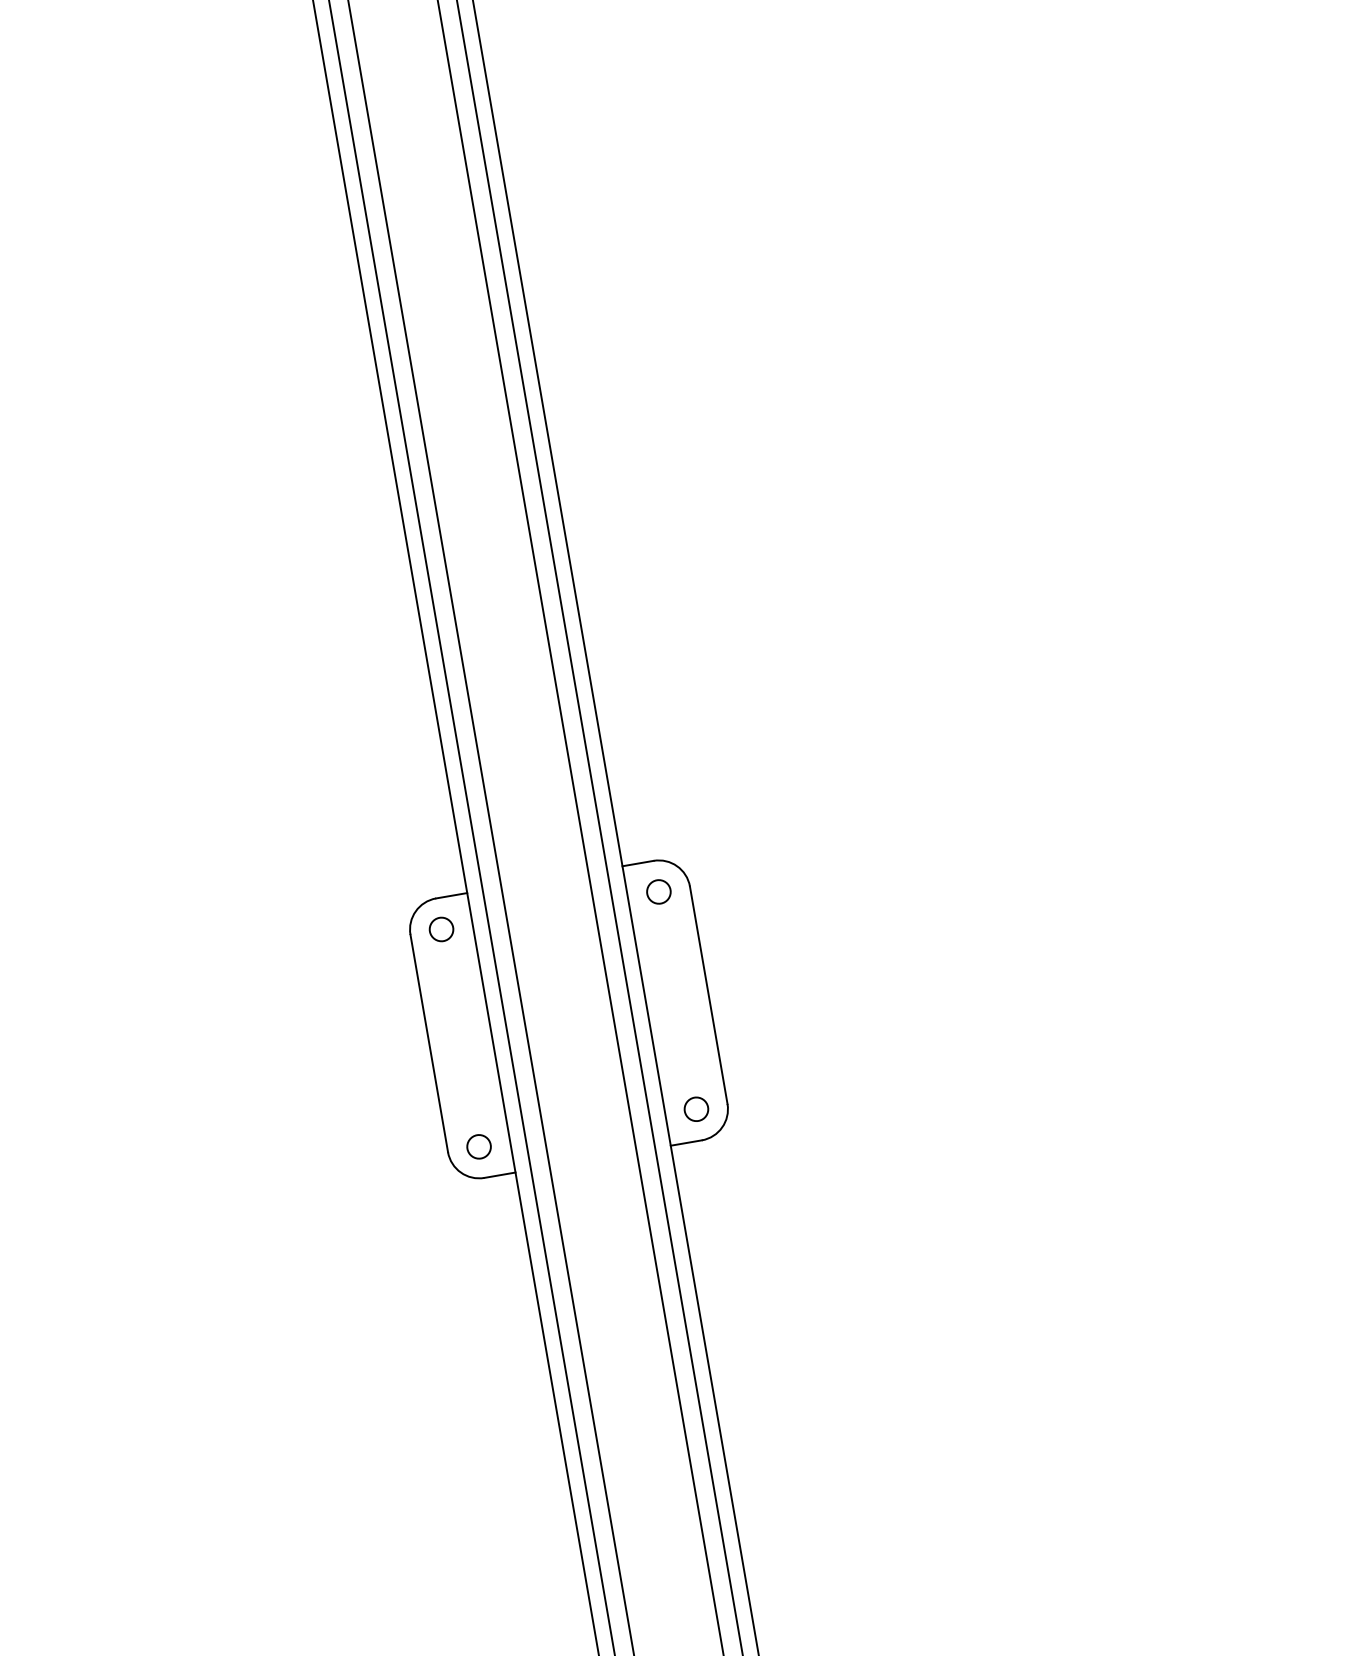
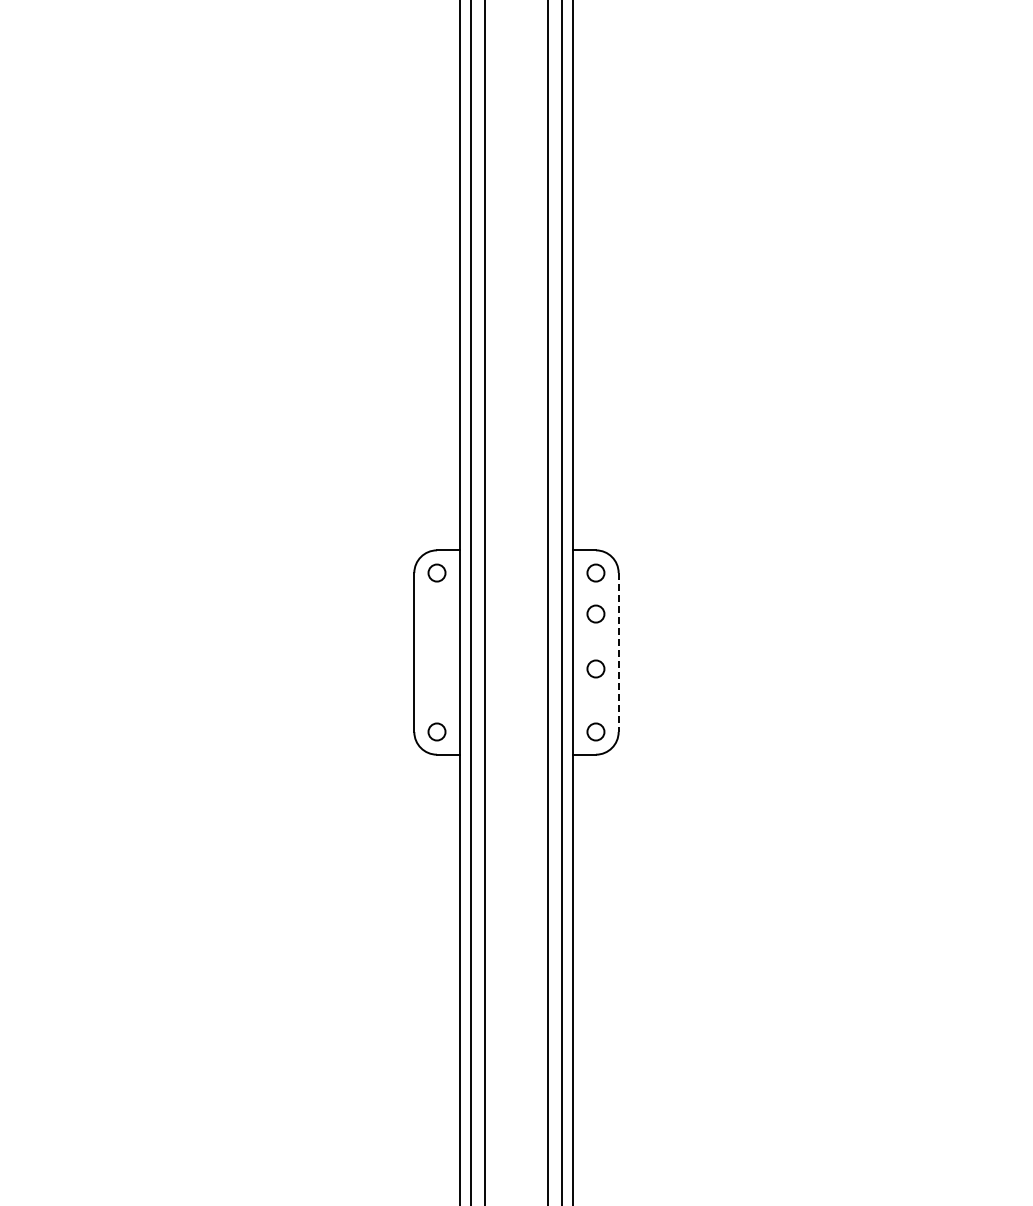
circle: (667, 947) -> (595, 613), added
line: (708, 996) -> (618, 653), solid -> dashed
circle: (680, 1022) -> (595, 668), added

